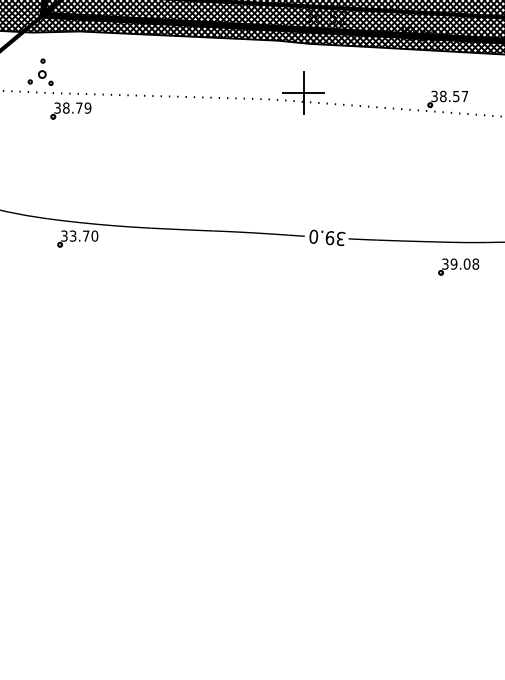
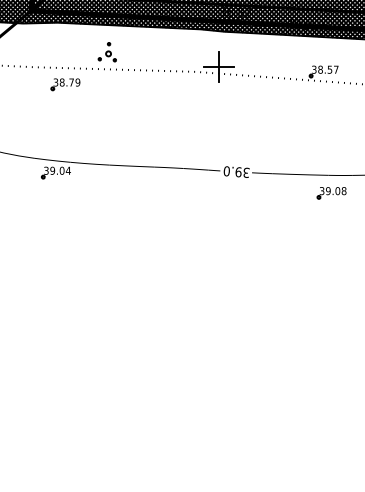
part: (40, 71) -> (107, 51), moved
part: (70, 110) -> (65, 84), moved
text: (83, 235) -> (60, 170), 33.70 -> 39.04

